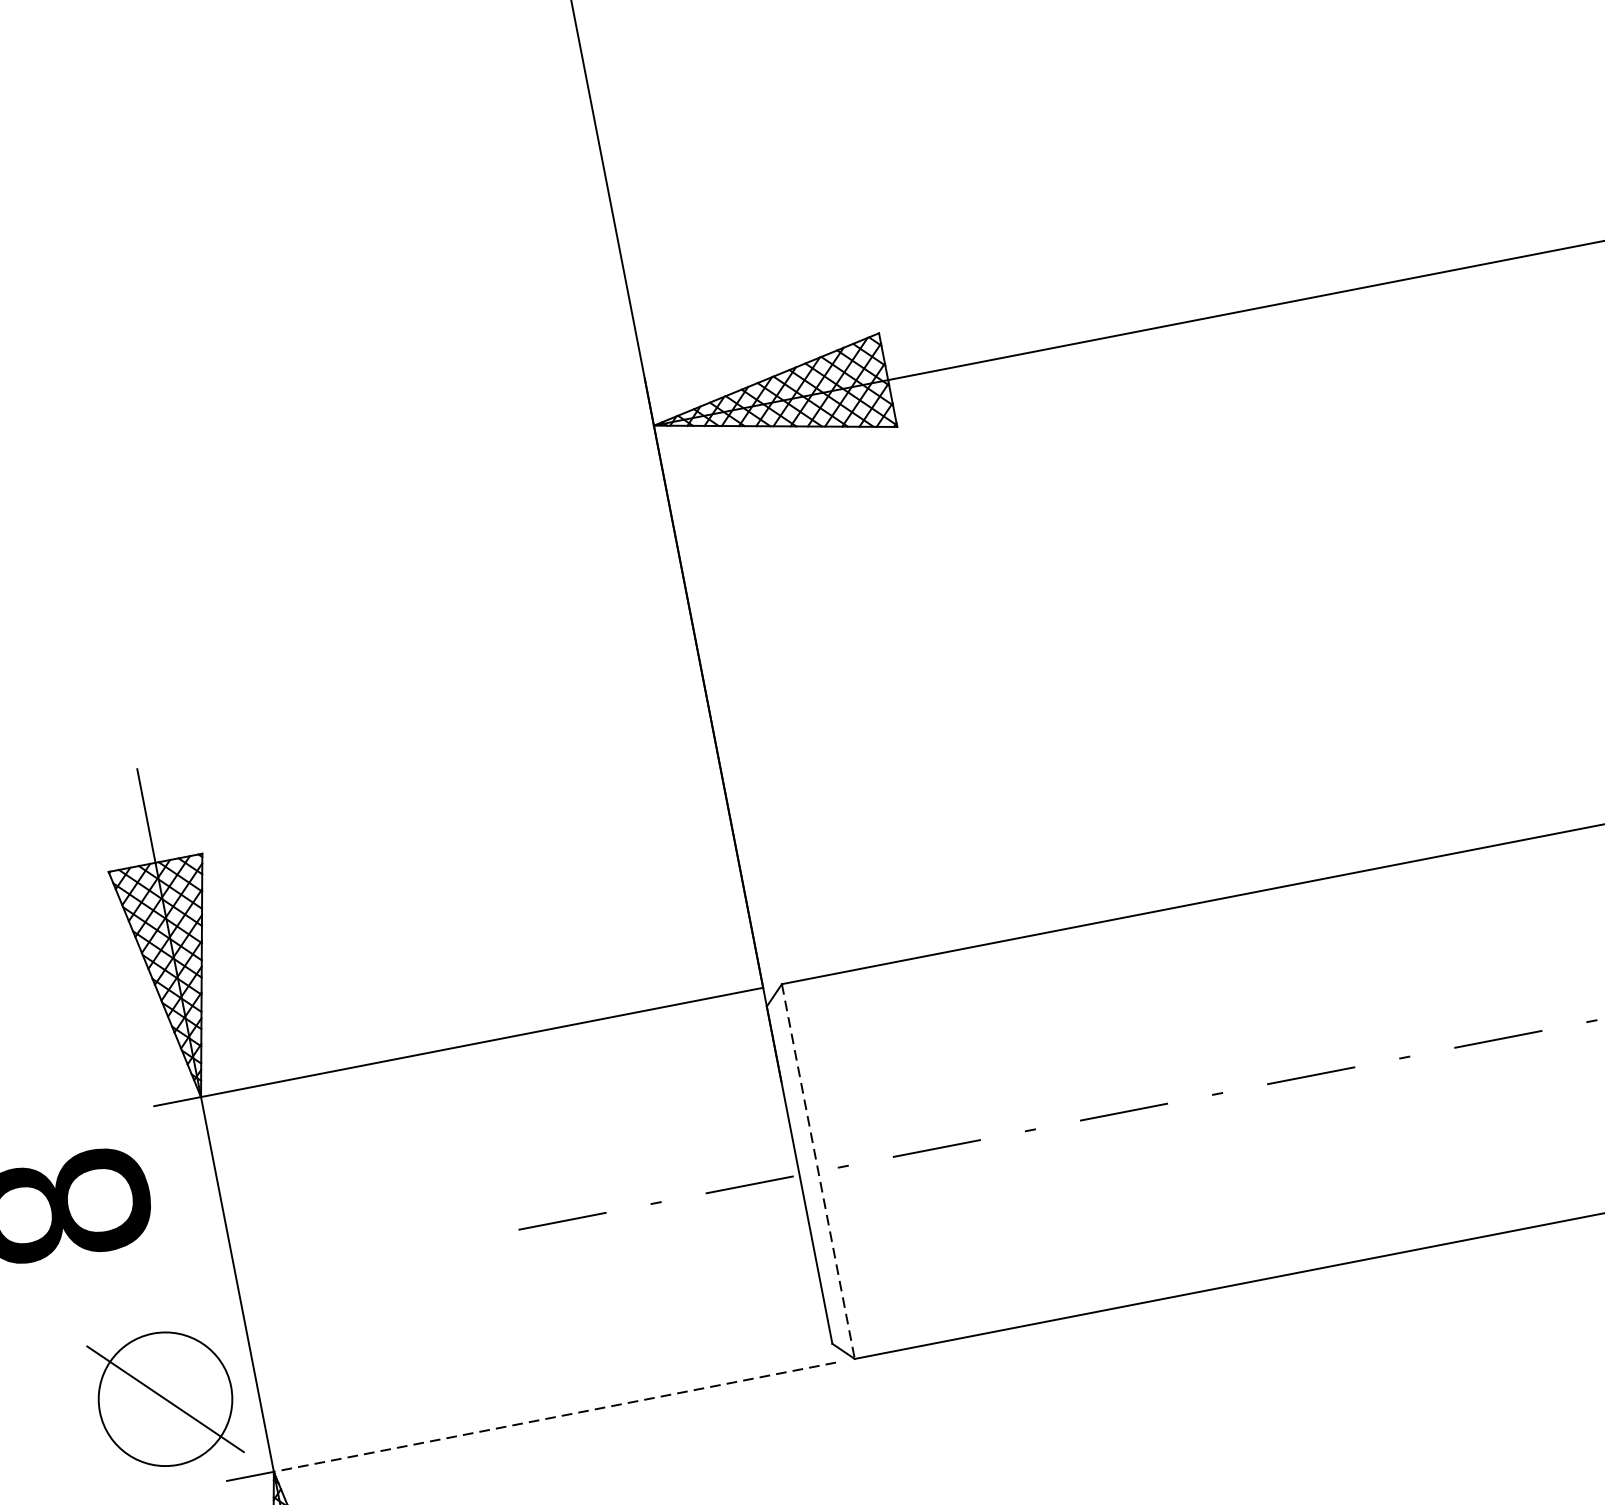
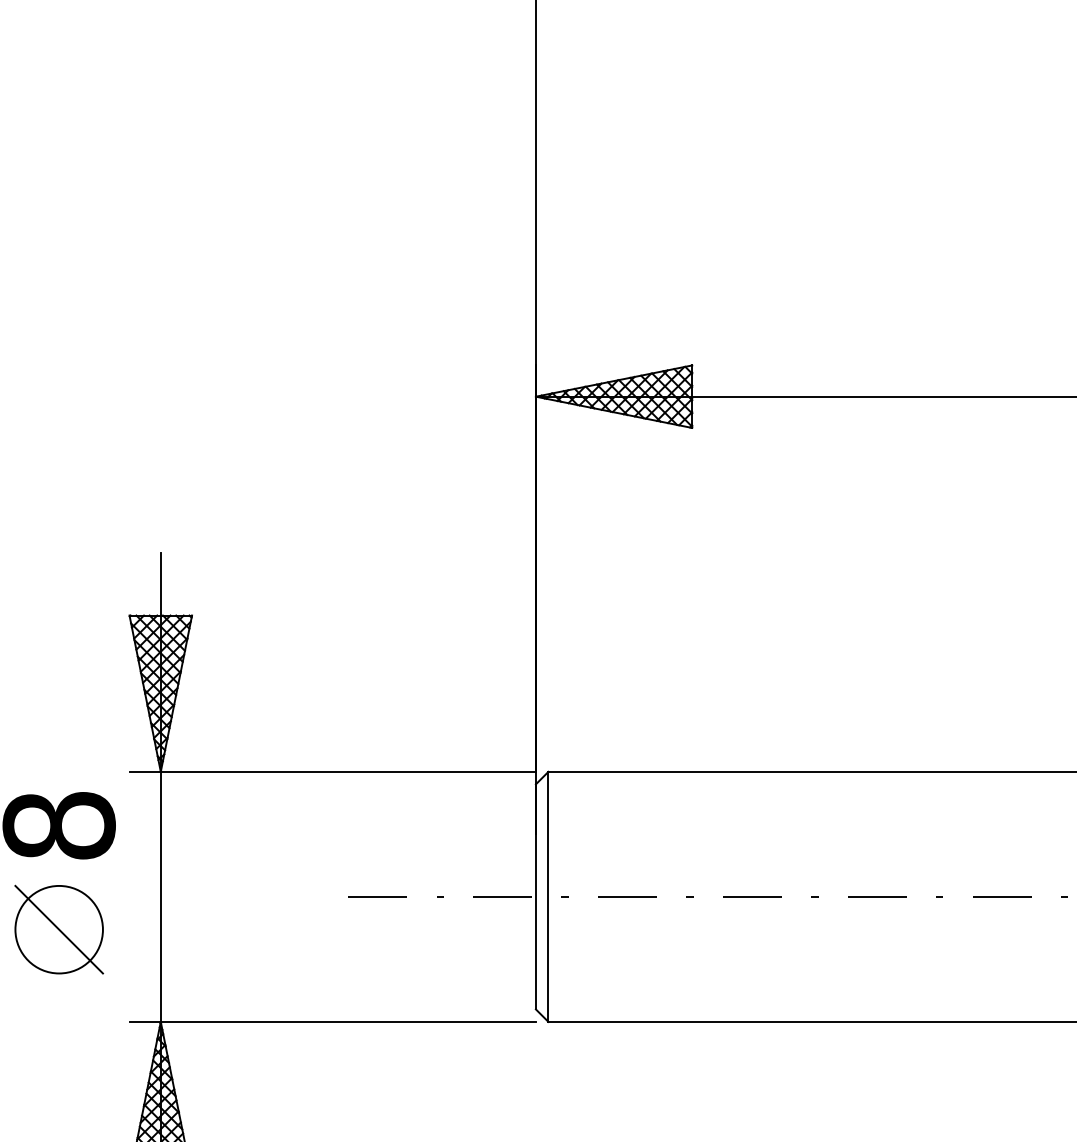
line: (818, 1172) -> (548, 897), dashed -> solid
part: (164, 1399) -> (58, 929), moved
line: (555, 1416) -> (348, 1021), dashed -> solid

